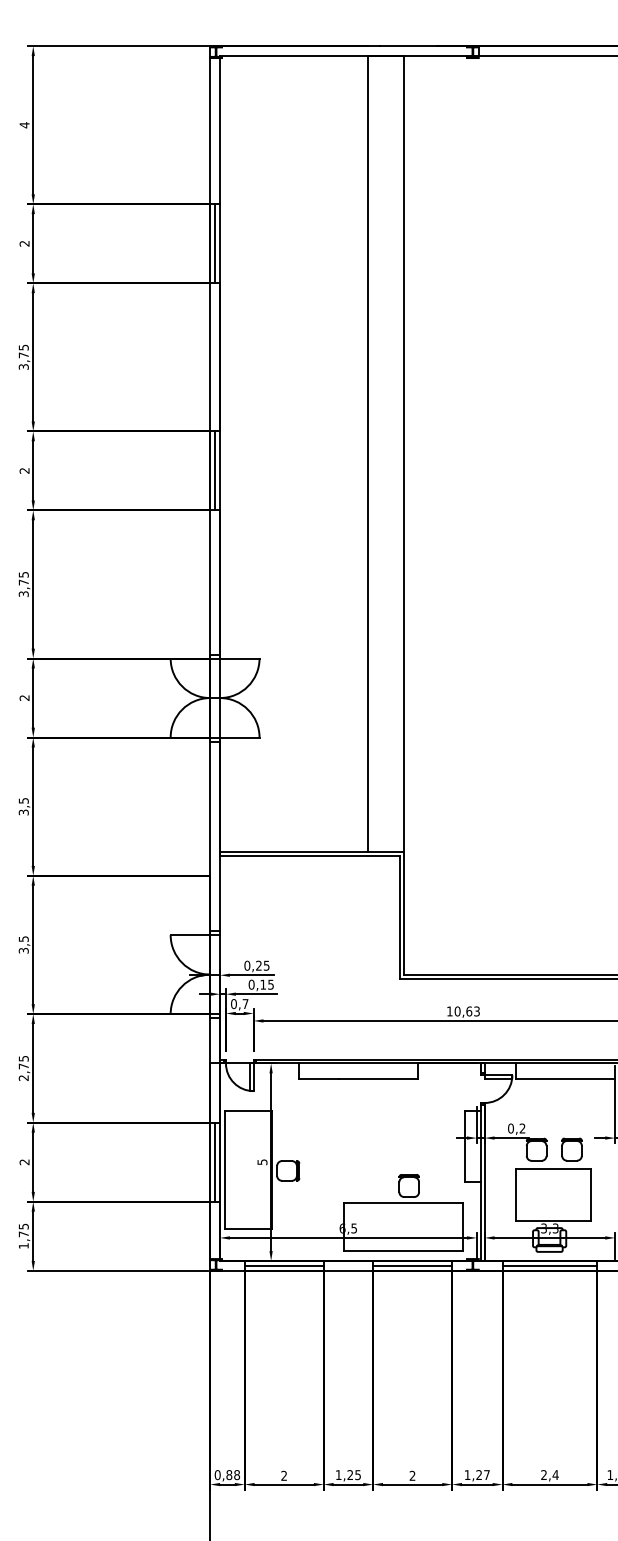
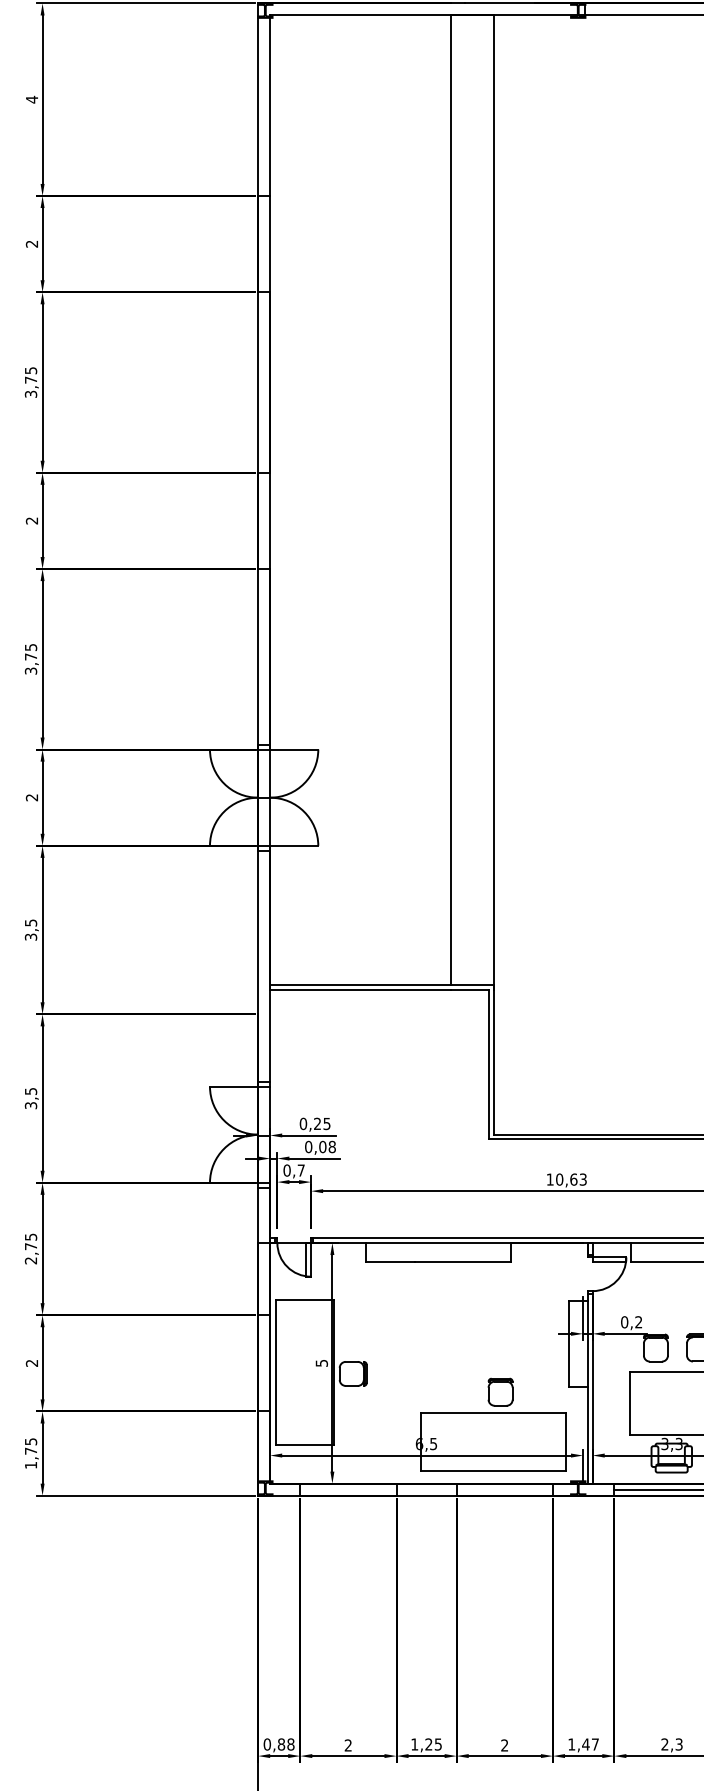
line: (215, 243) -> (264, 243), removed
line: (215, 470) -> (264, 520), removed
text: (266, 984) -> (326, 1146), 0,15 -> 0,08
line: (215, 1161) -> (264, 1362), removed
line: (283, 1265) -> (347, 1489), removed
line: (412, 1265) -> (504, 1489), removed
text: (479, 1474) -> (586, 1743), 1,27 -> 1,47
text: (555, 1475) -> (678, 1745), 2,4 -> 2,3

